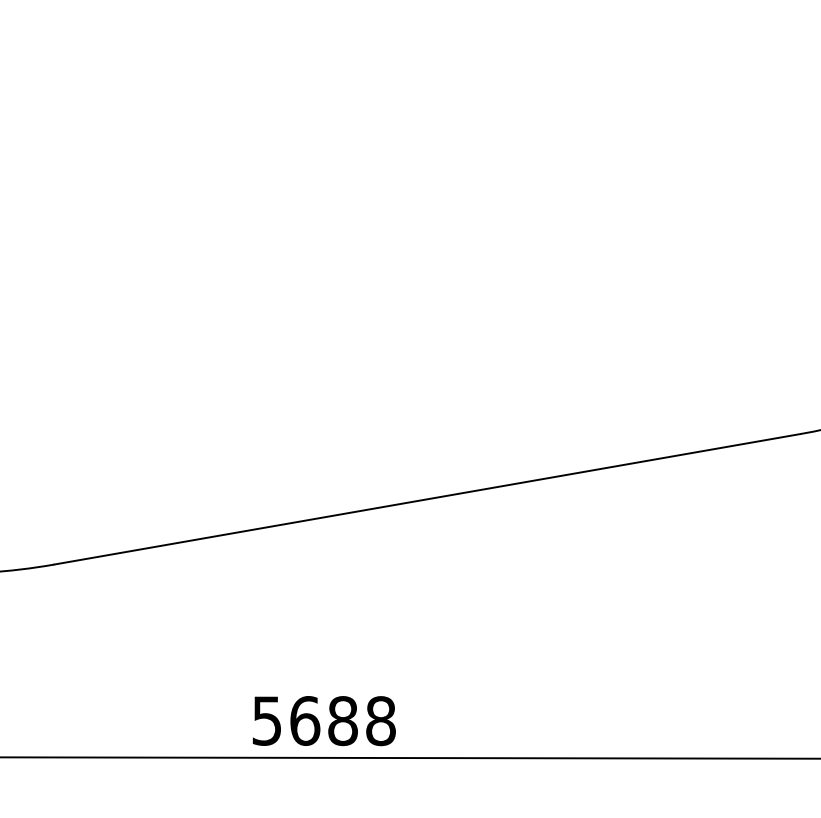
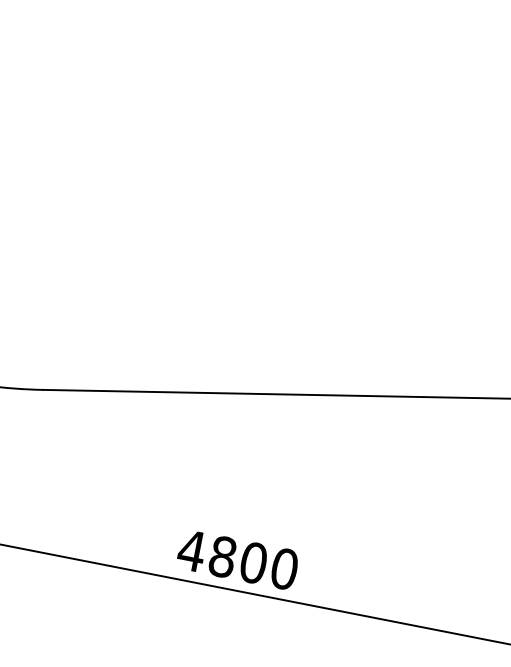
text: (323, 720) -> (237, 559), 5688 -> 4800

